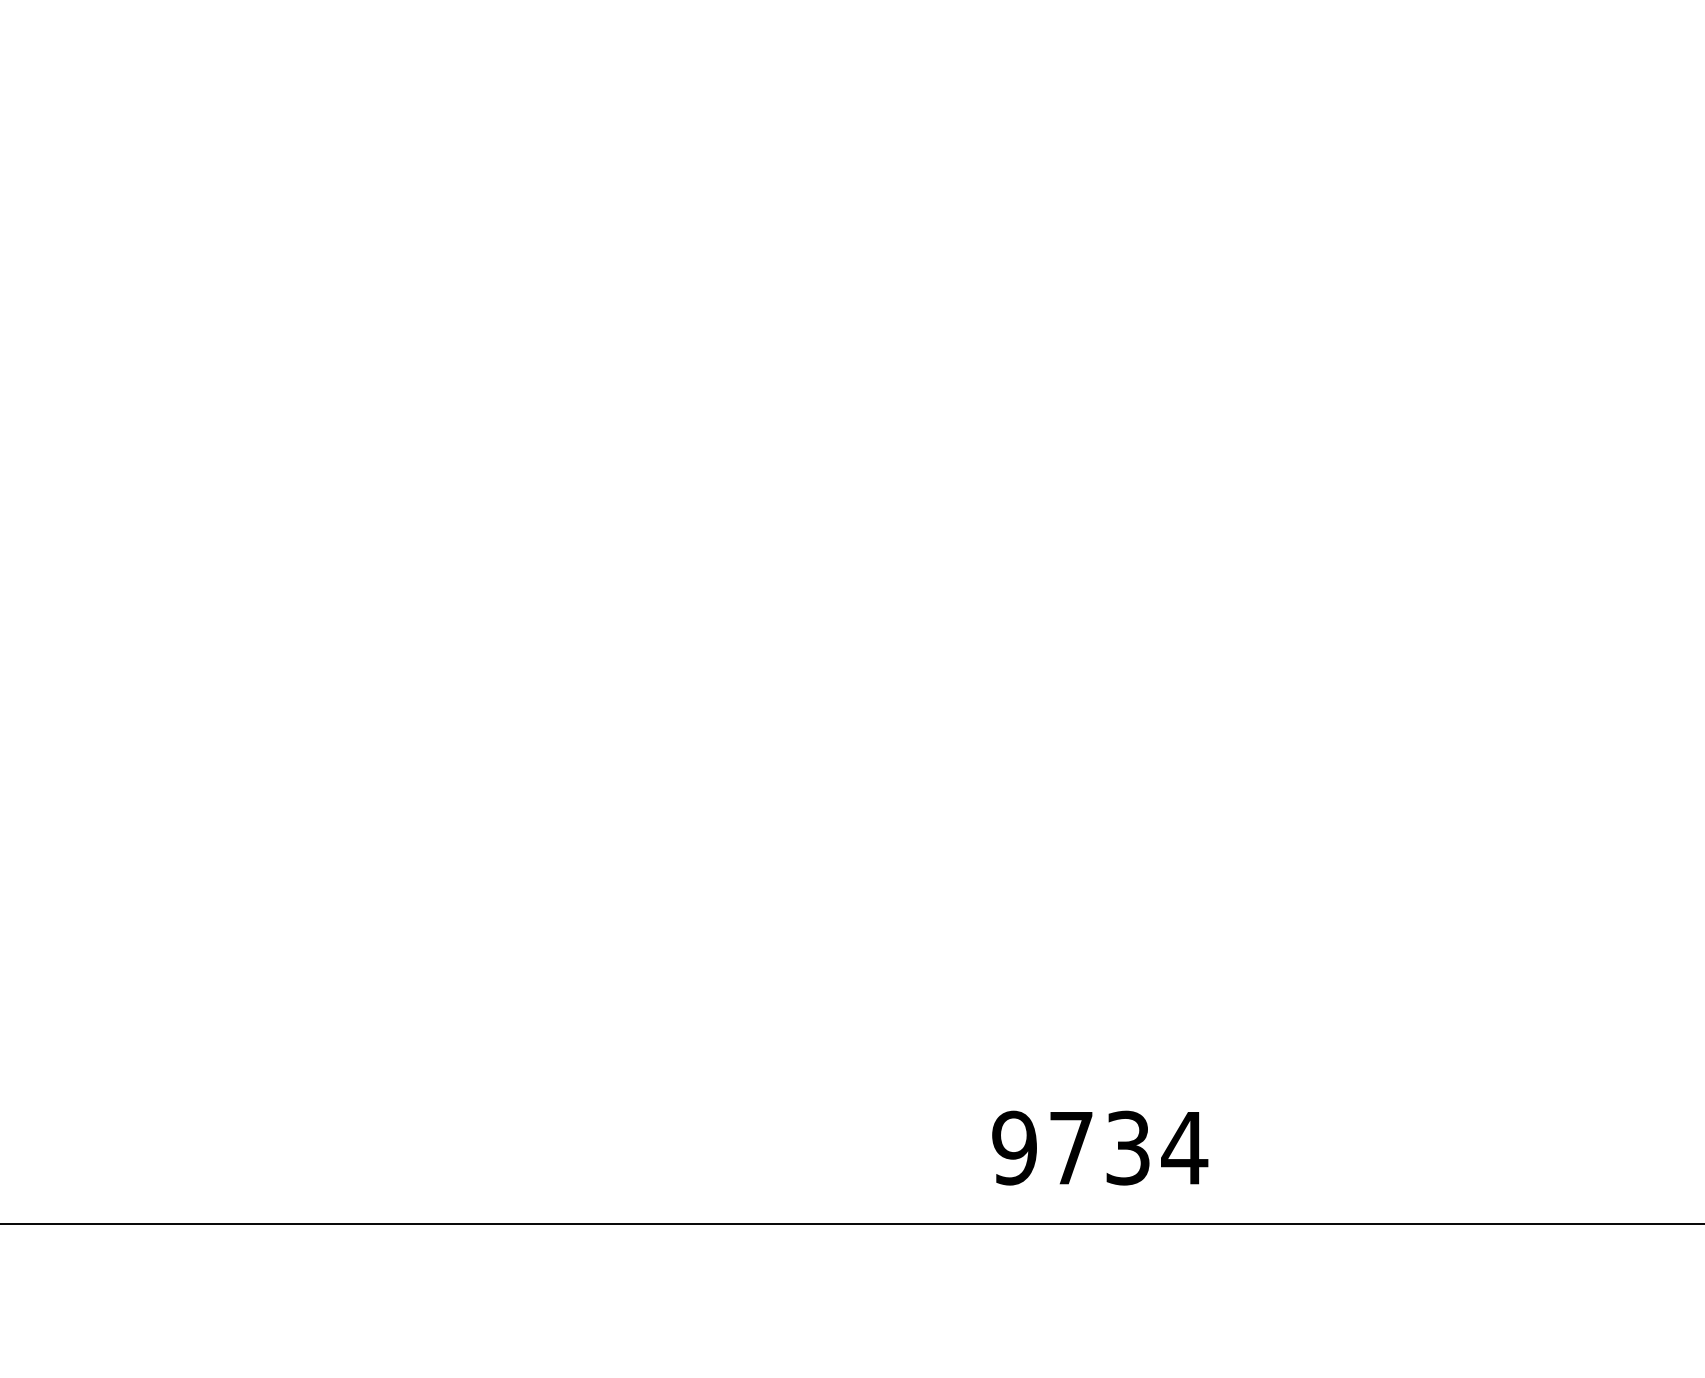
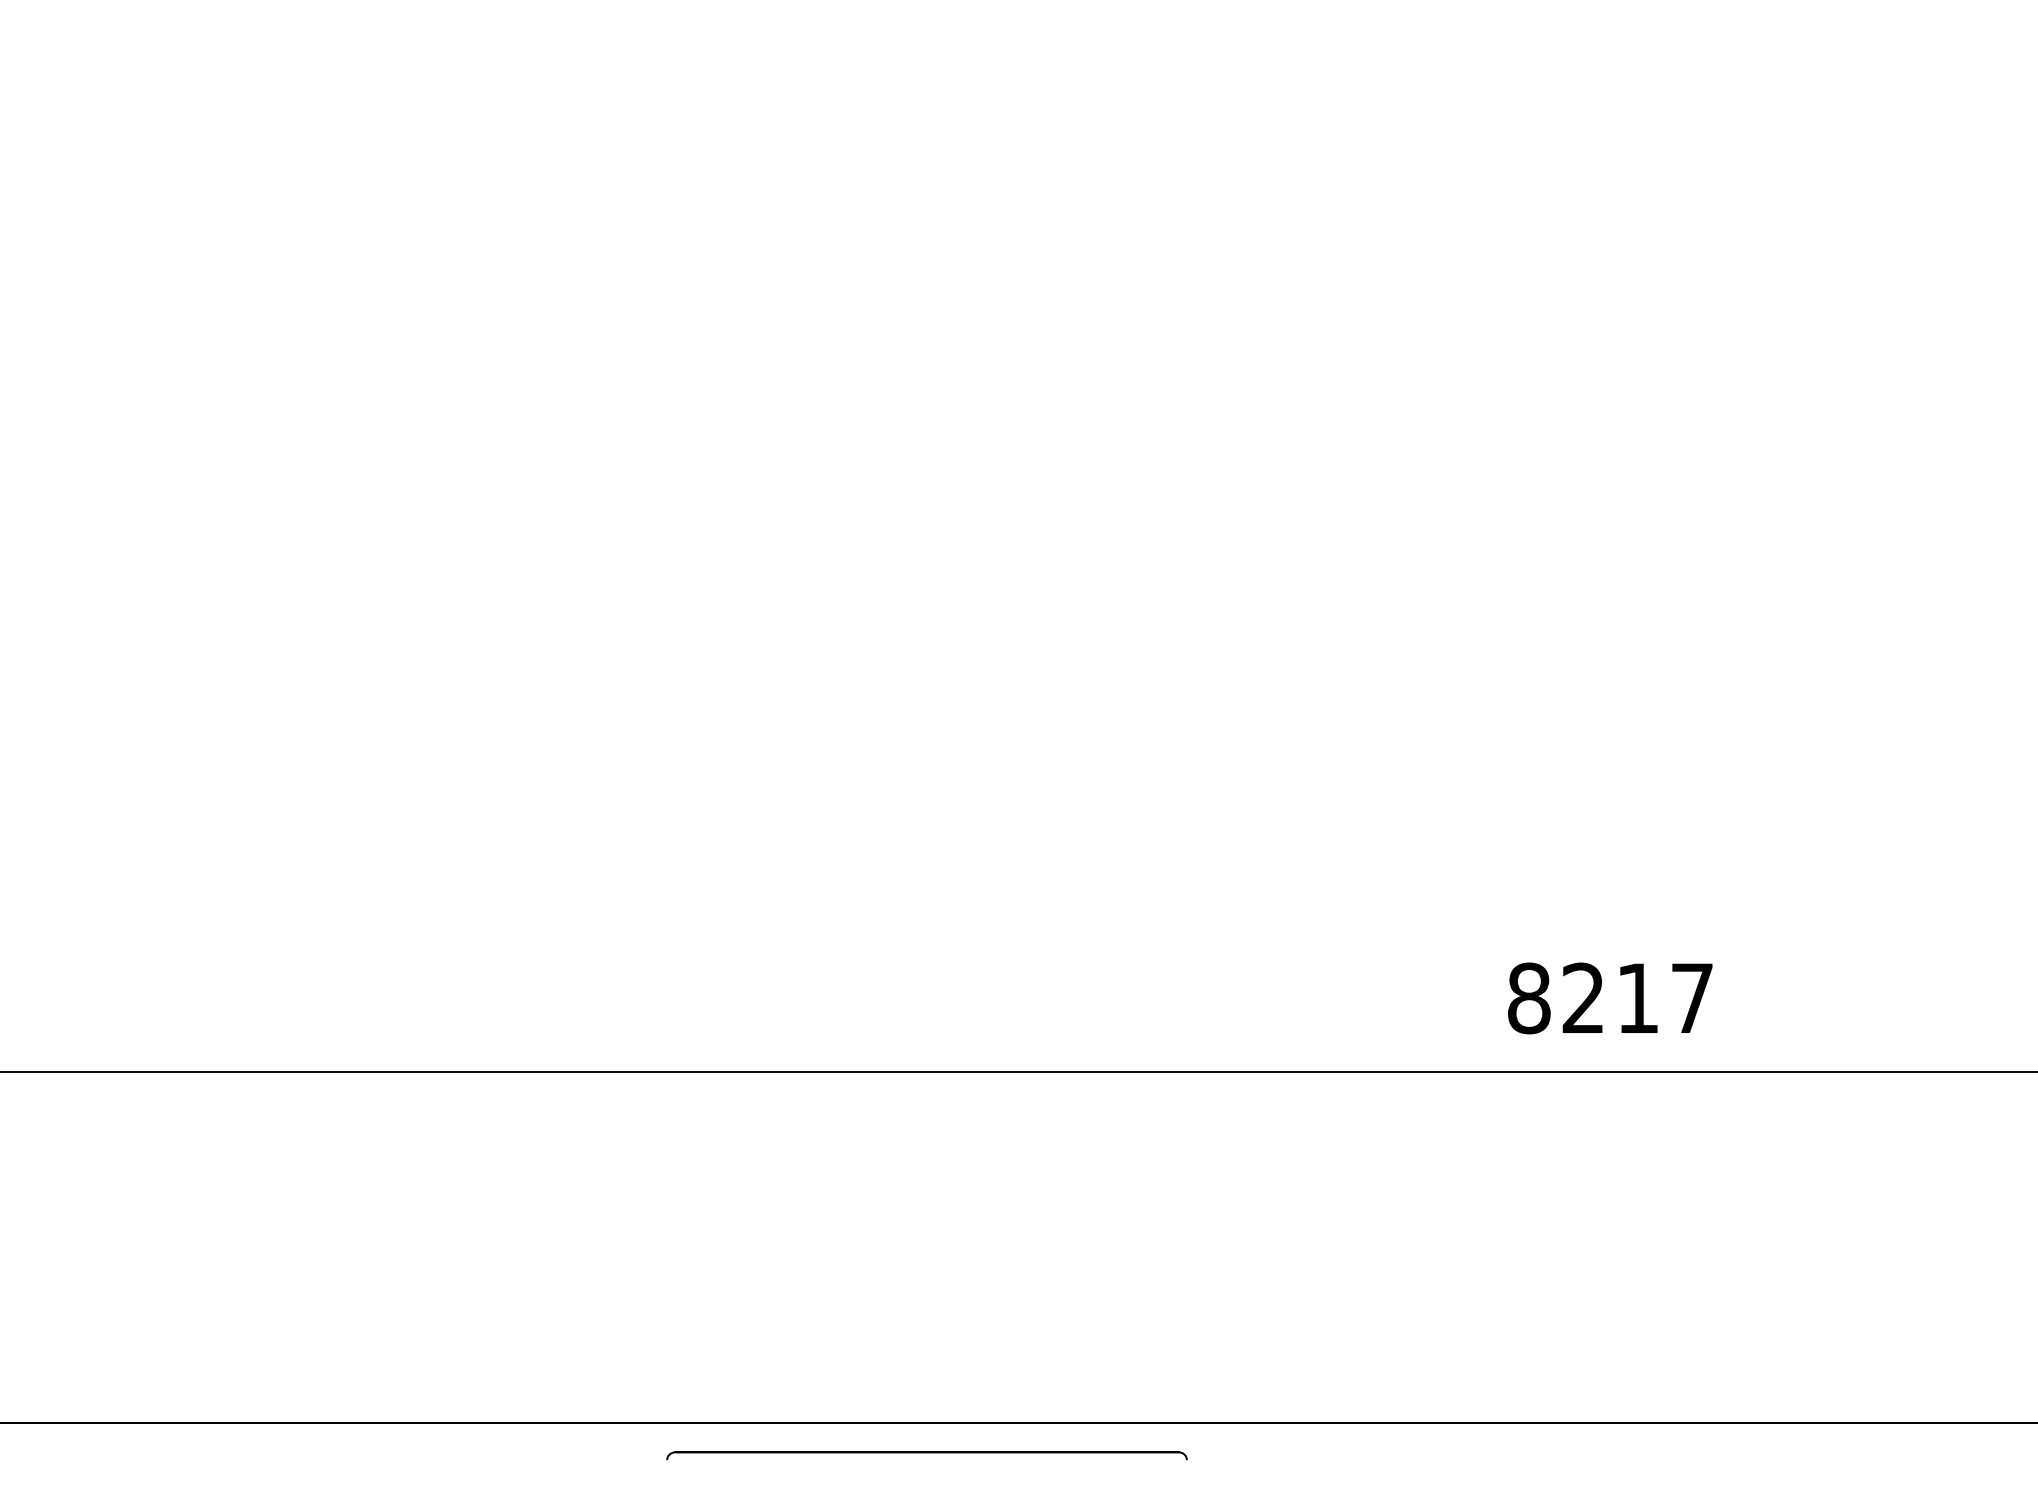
text: (1099, 1148) -> (1610, 998), 9734 -> 8217

